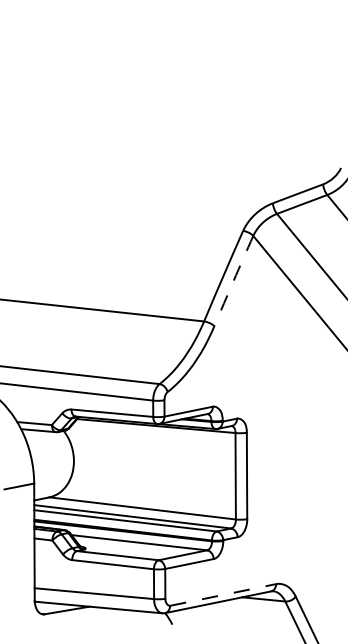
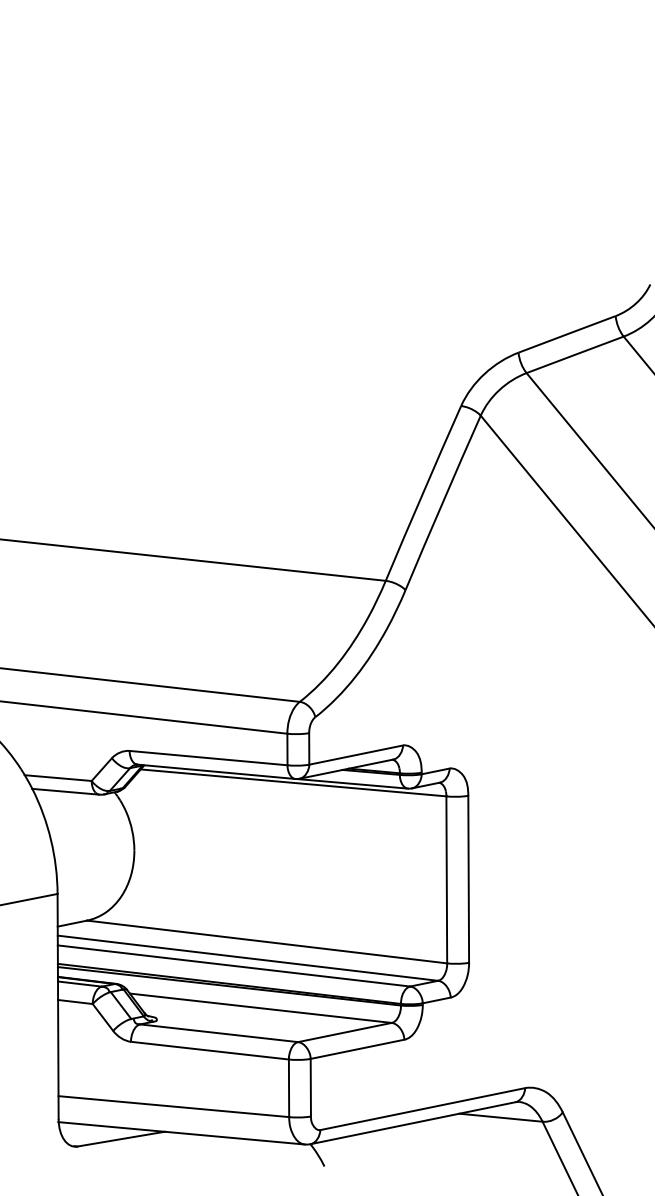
arc: (233, 281) -> (442, 503), dashed -> solid
line: (223, 594) -> (423, 1108), dashed -> solid

